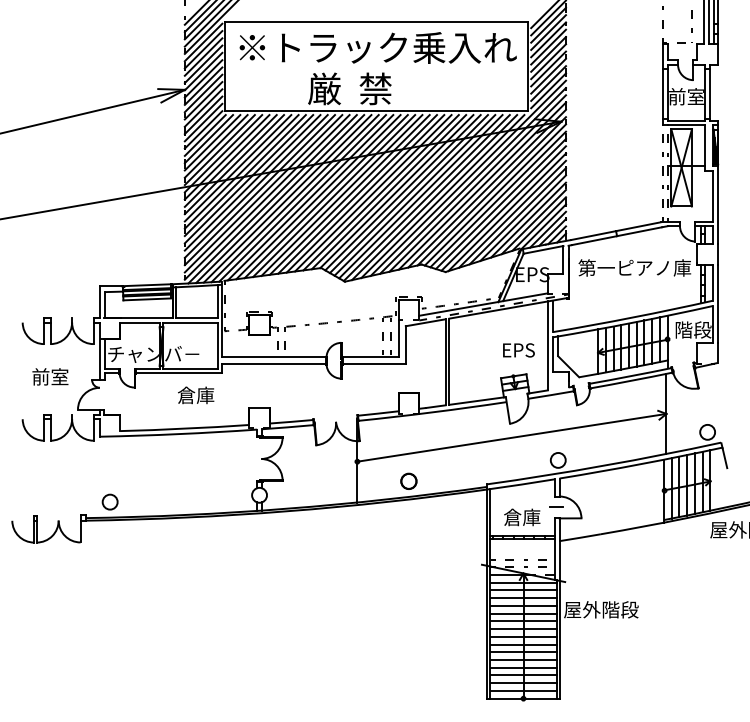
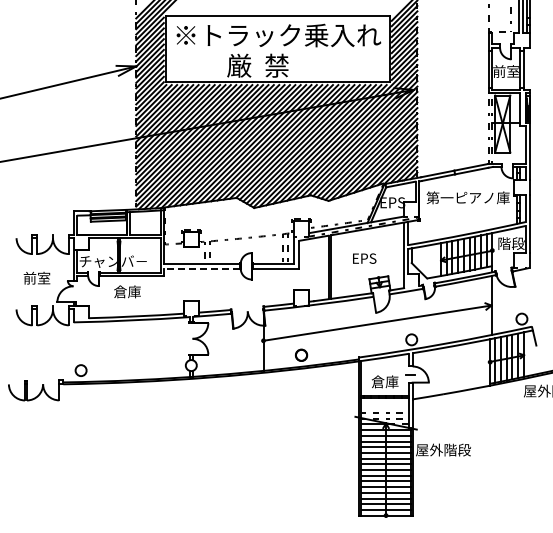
text: (518, 350) -> (364, 258), moved
line: (273, 363) -> (201, 268), solid -> dashed
text: (196, 394) -> (127, 291), moved

